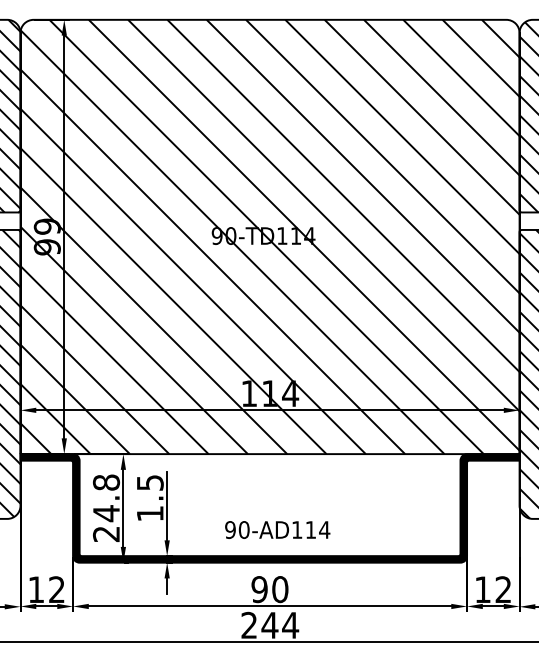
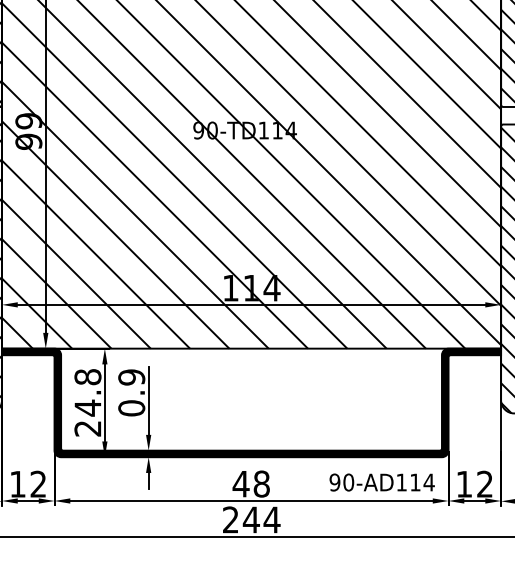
text: (149, 497) -> (130, 392), 1.5 -> 0.9
text: (277, 529) -> (381, 482), moved
text: (269, 589) -> (250, 484), 90 -> 48

